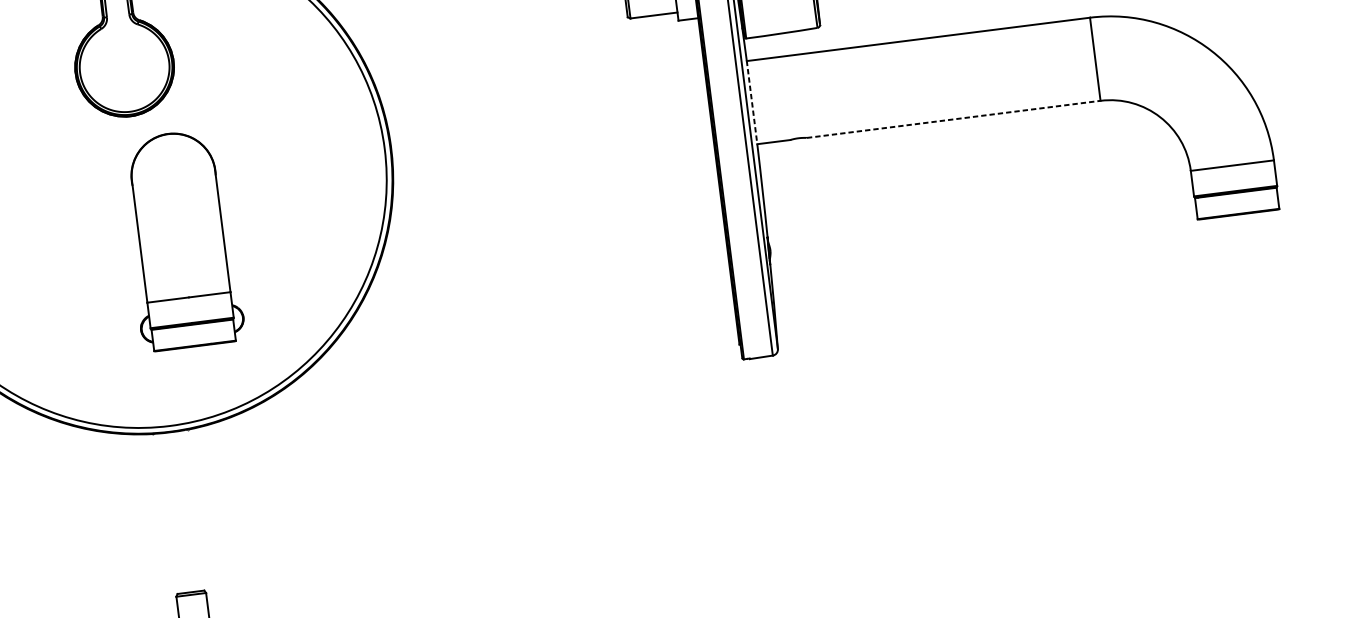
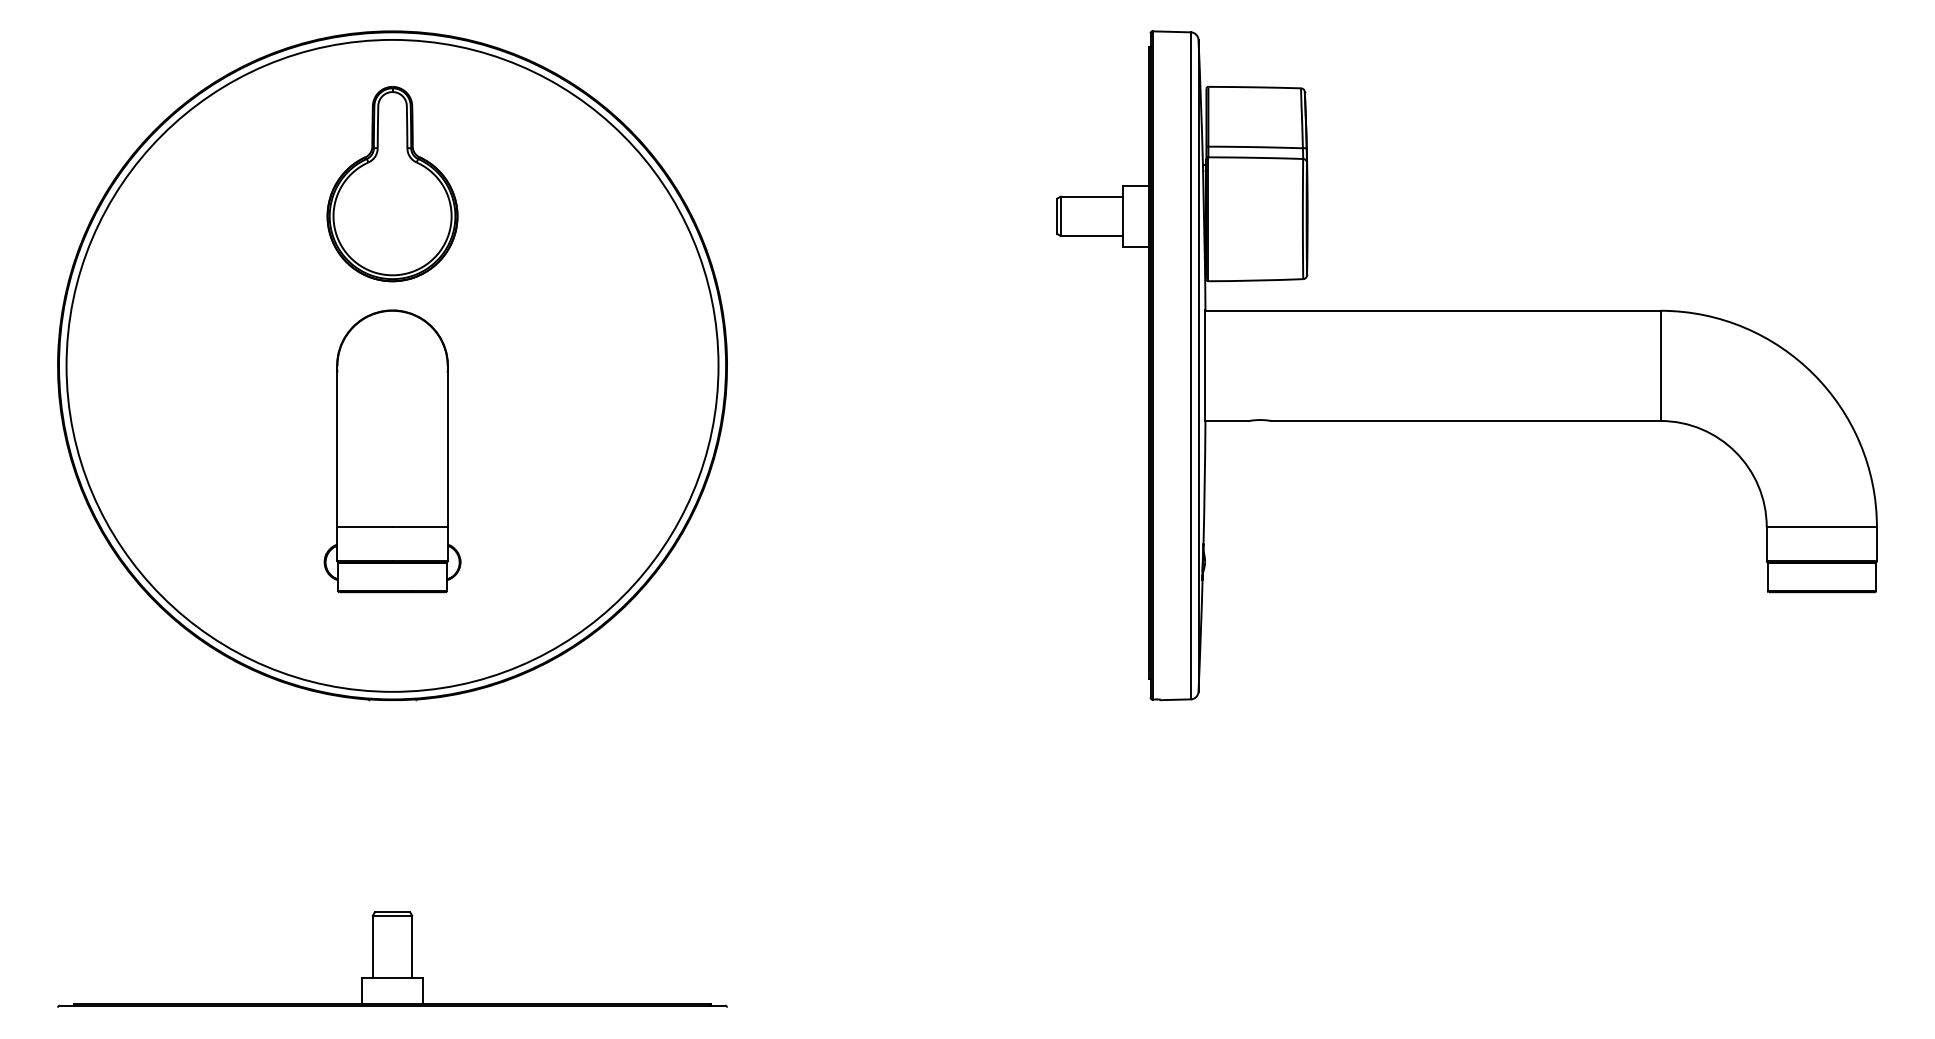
line: (752, 103) -> (1205, 366), dashed -> solid
line: (953, 119) -> (1465, 420), dashed -> solid
part: (181, 240) -> (392, 451), moved

